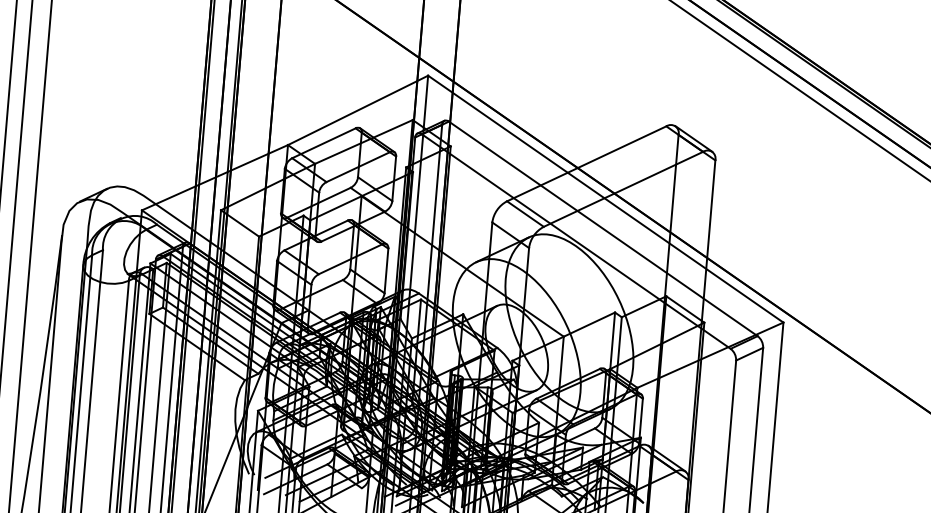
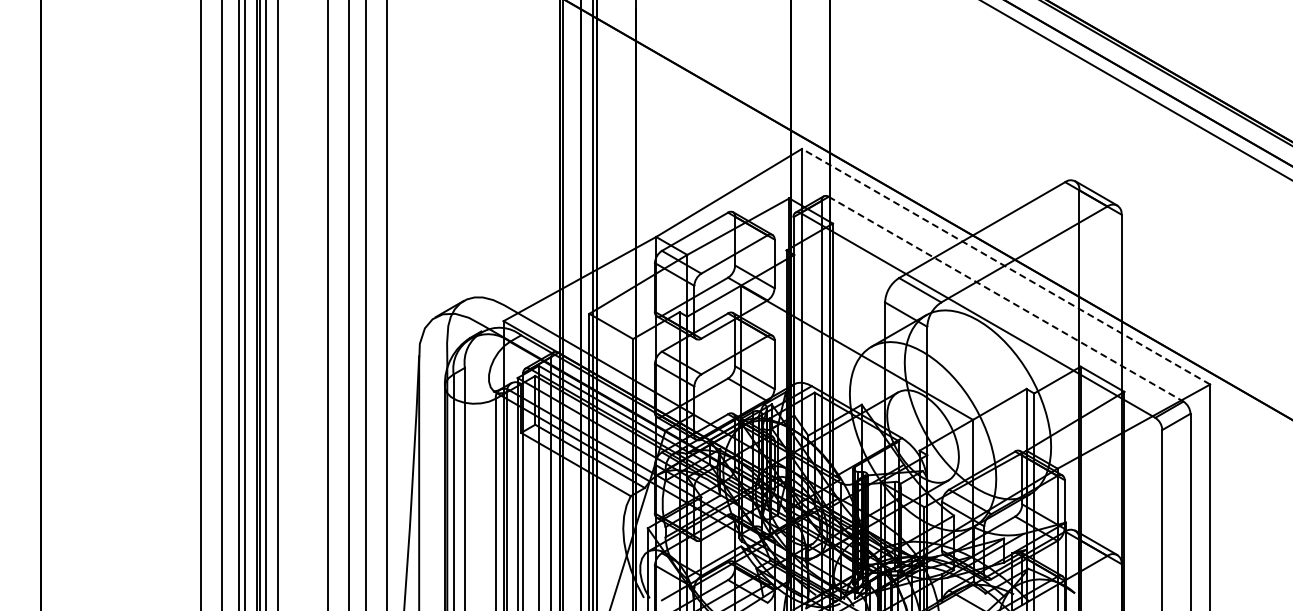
line: (606, 198) -> (1006, 266), solid -> dashed
line: (603, 229) -> (1006, 299), solid -> dashed

